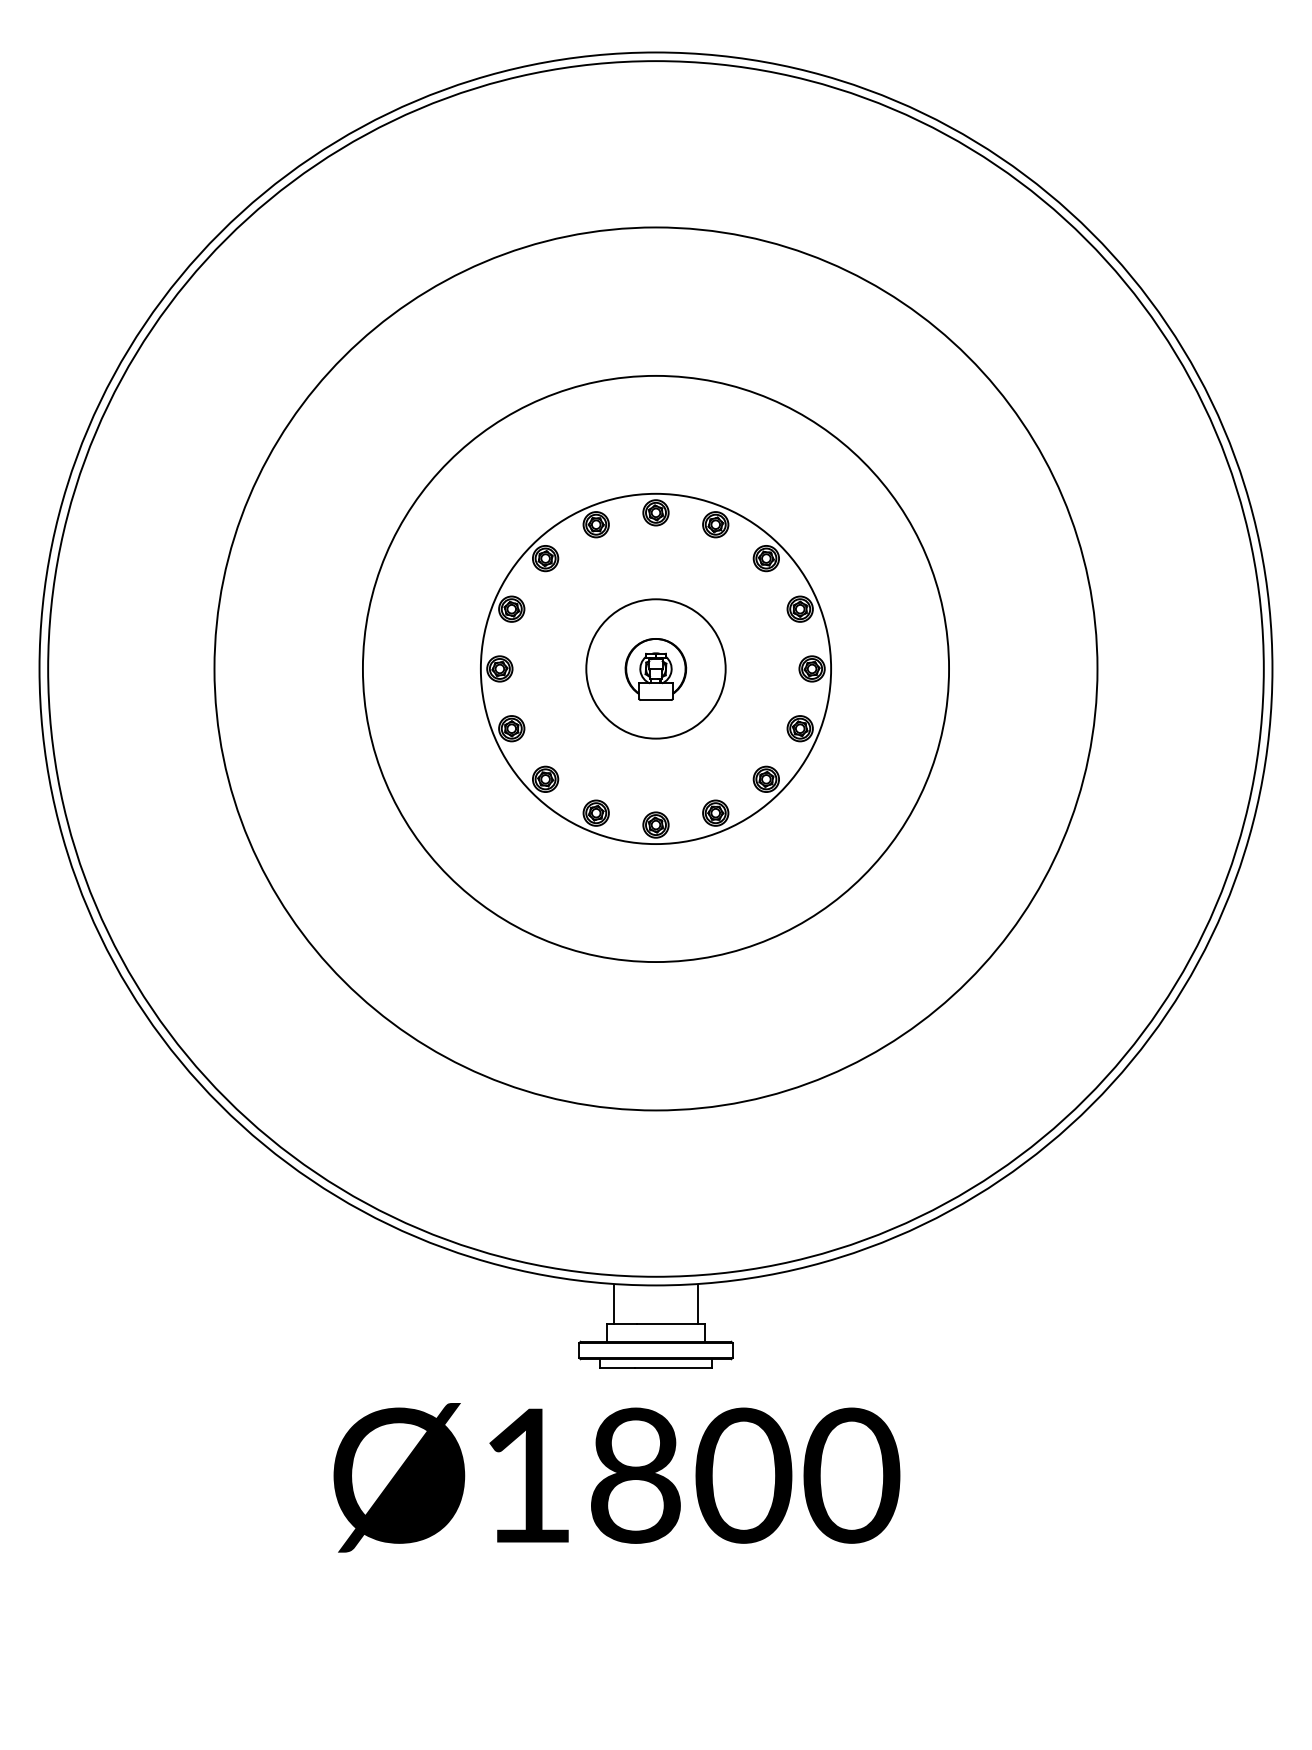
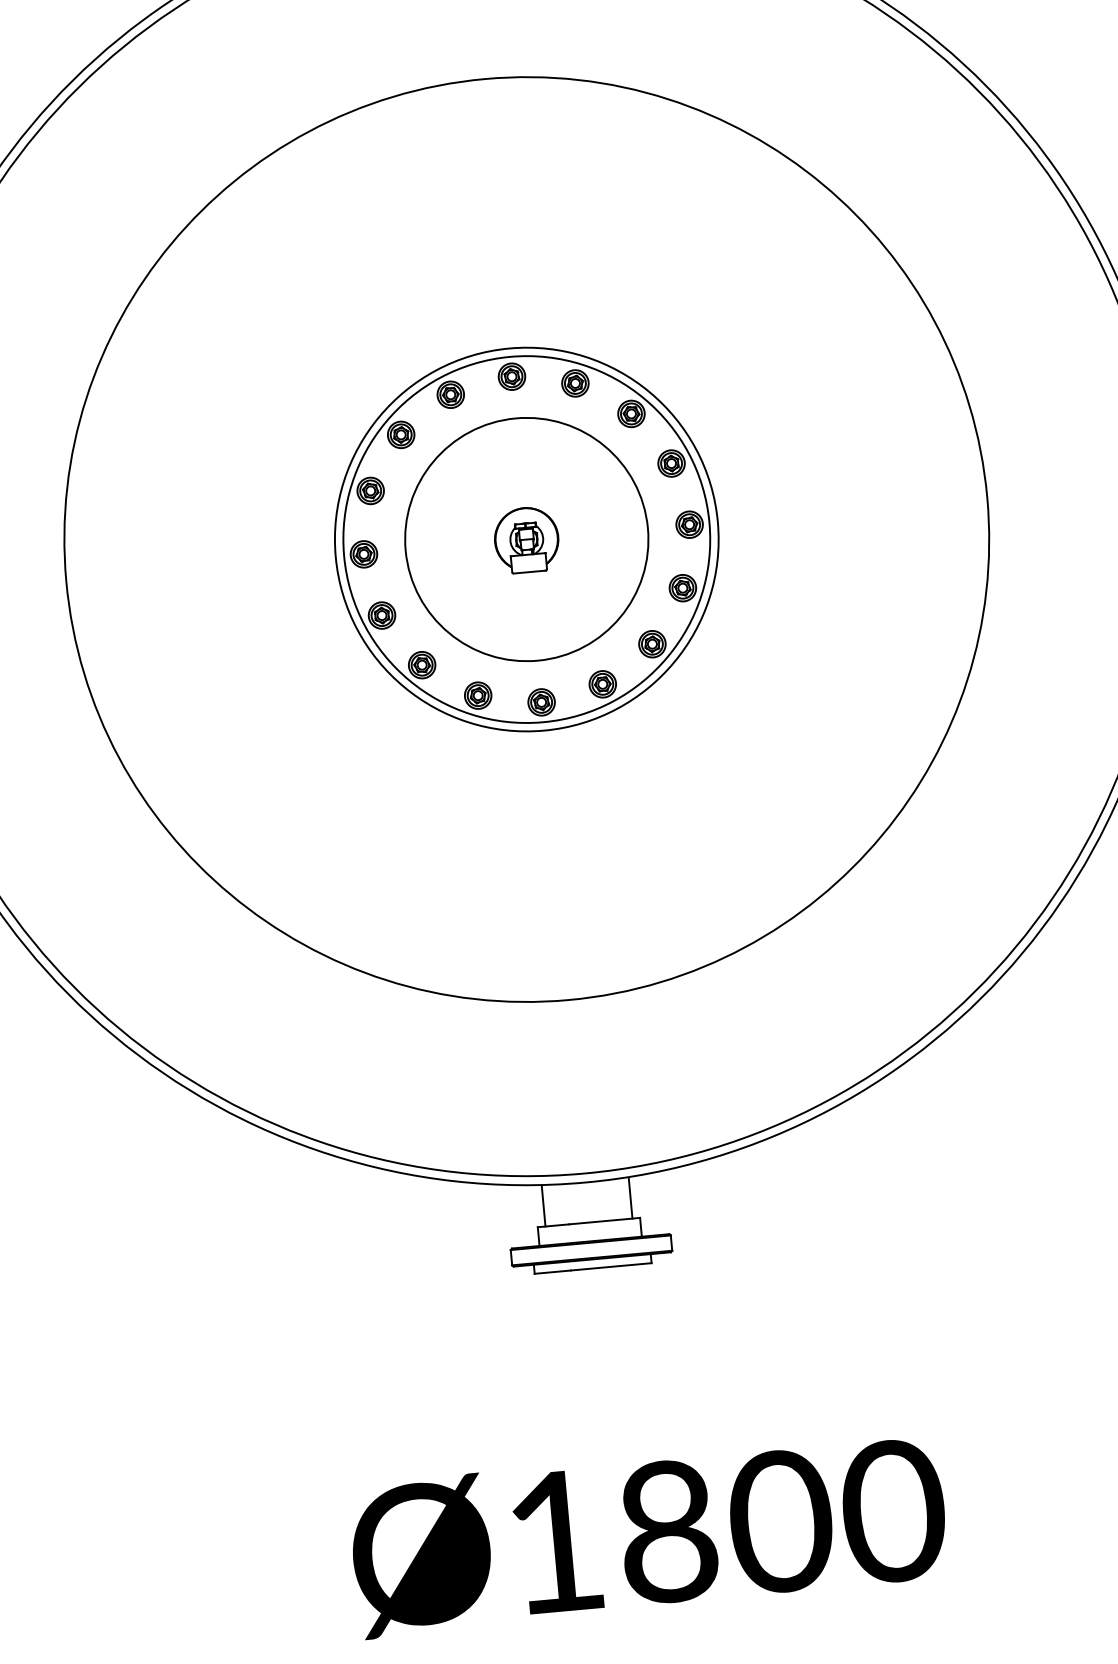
circle: (655, 668) -> (526, 539), size x0.62
circle: (655, 668) -> (526, 539), size x1.67
text: (616, 1477) -> (648, 1535), moved

